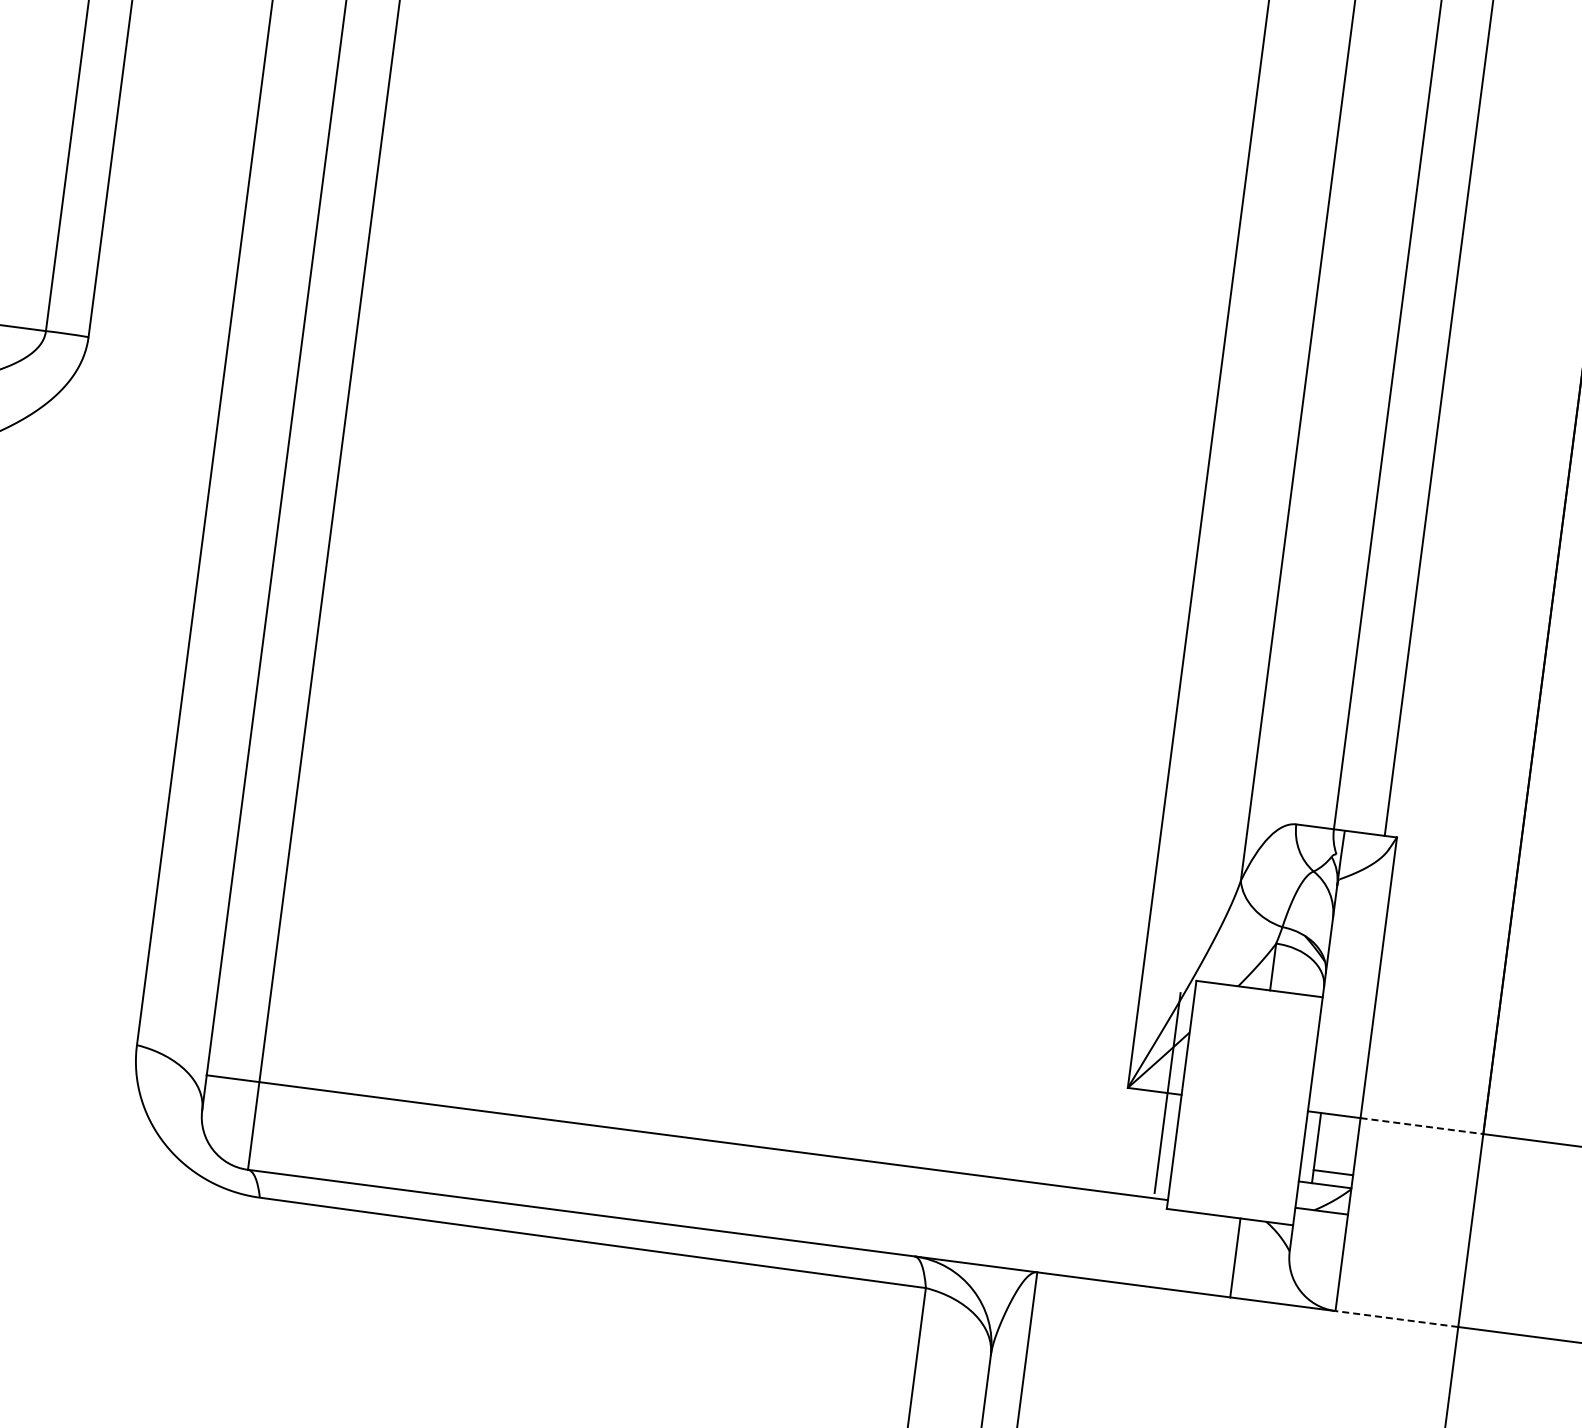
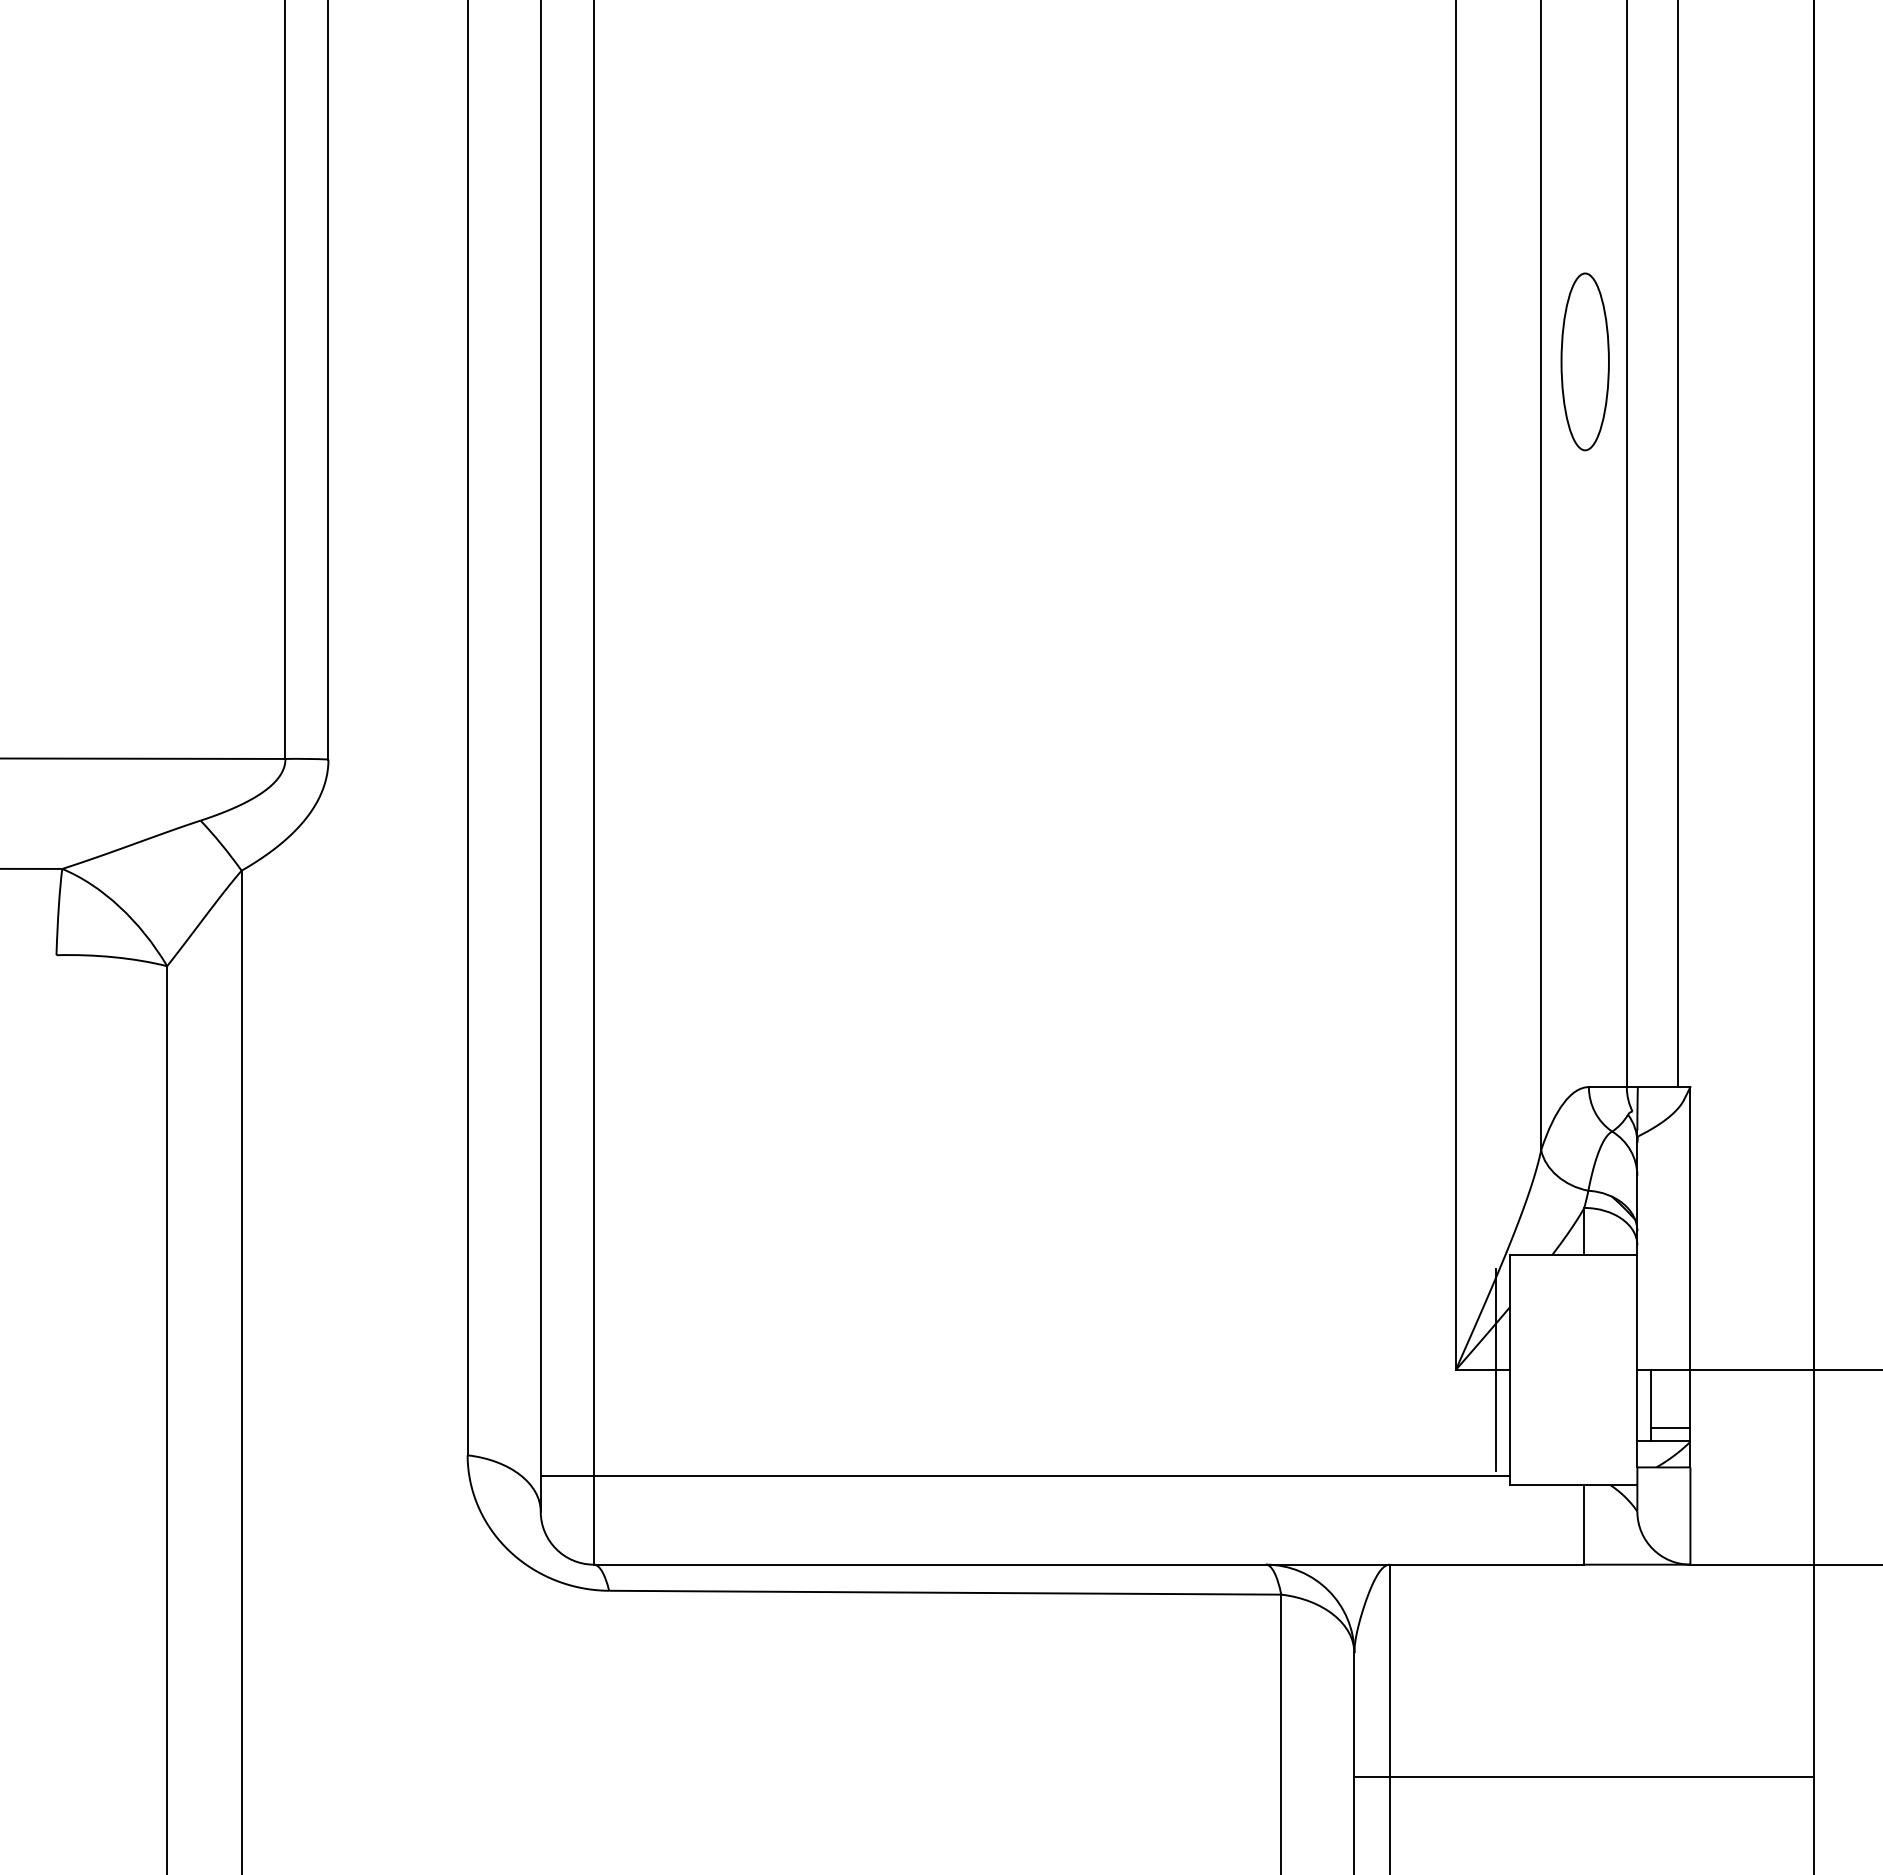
part: (1385, 104) -> (1584, 361), added
line: (1422, 1126) -> (1752, 1370), dashed -> solid
line: (1397, 1318) -> (1752, 1564), dashed -> solid

